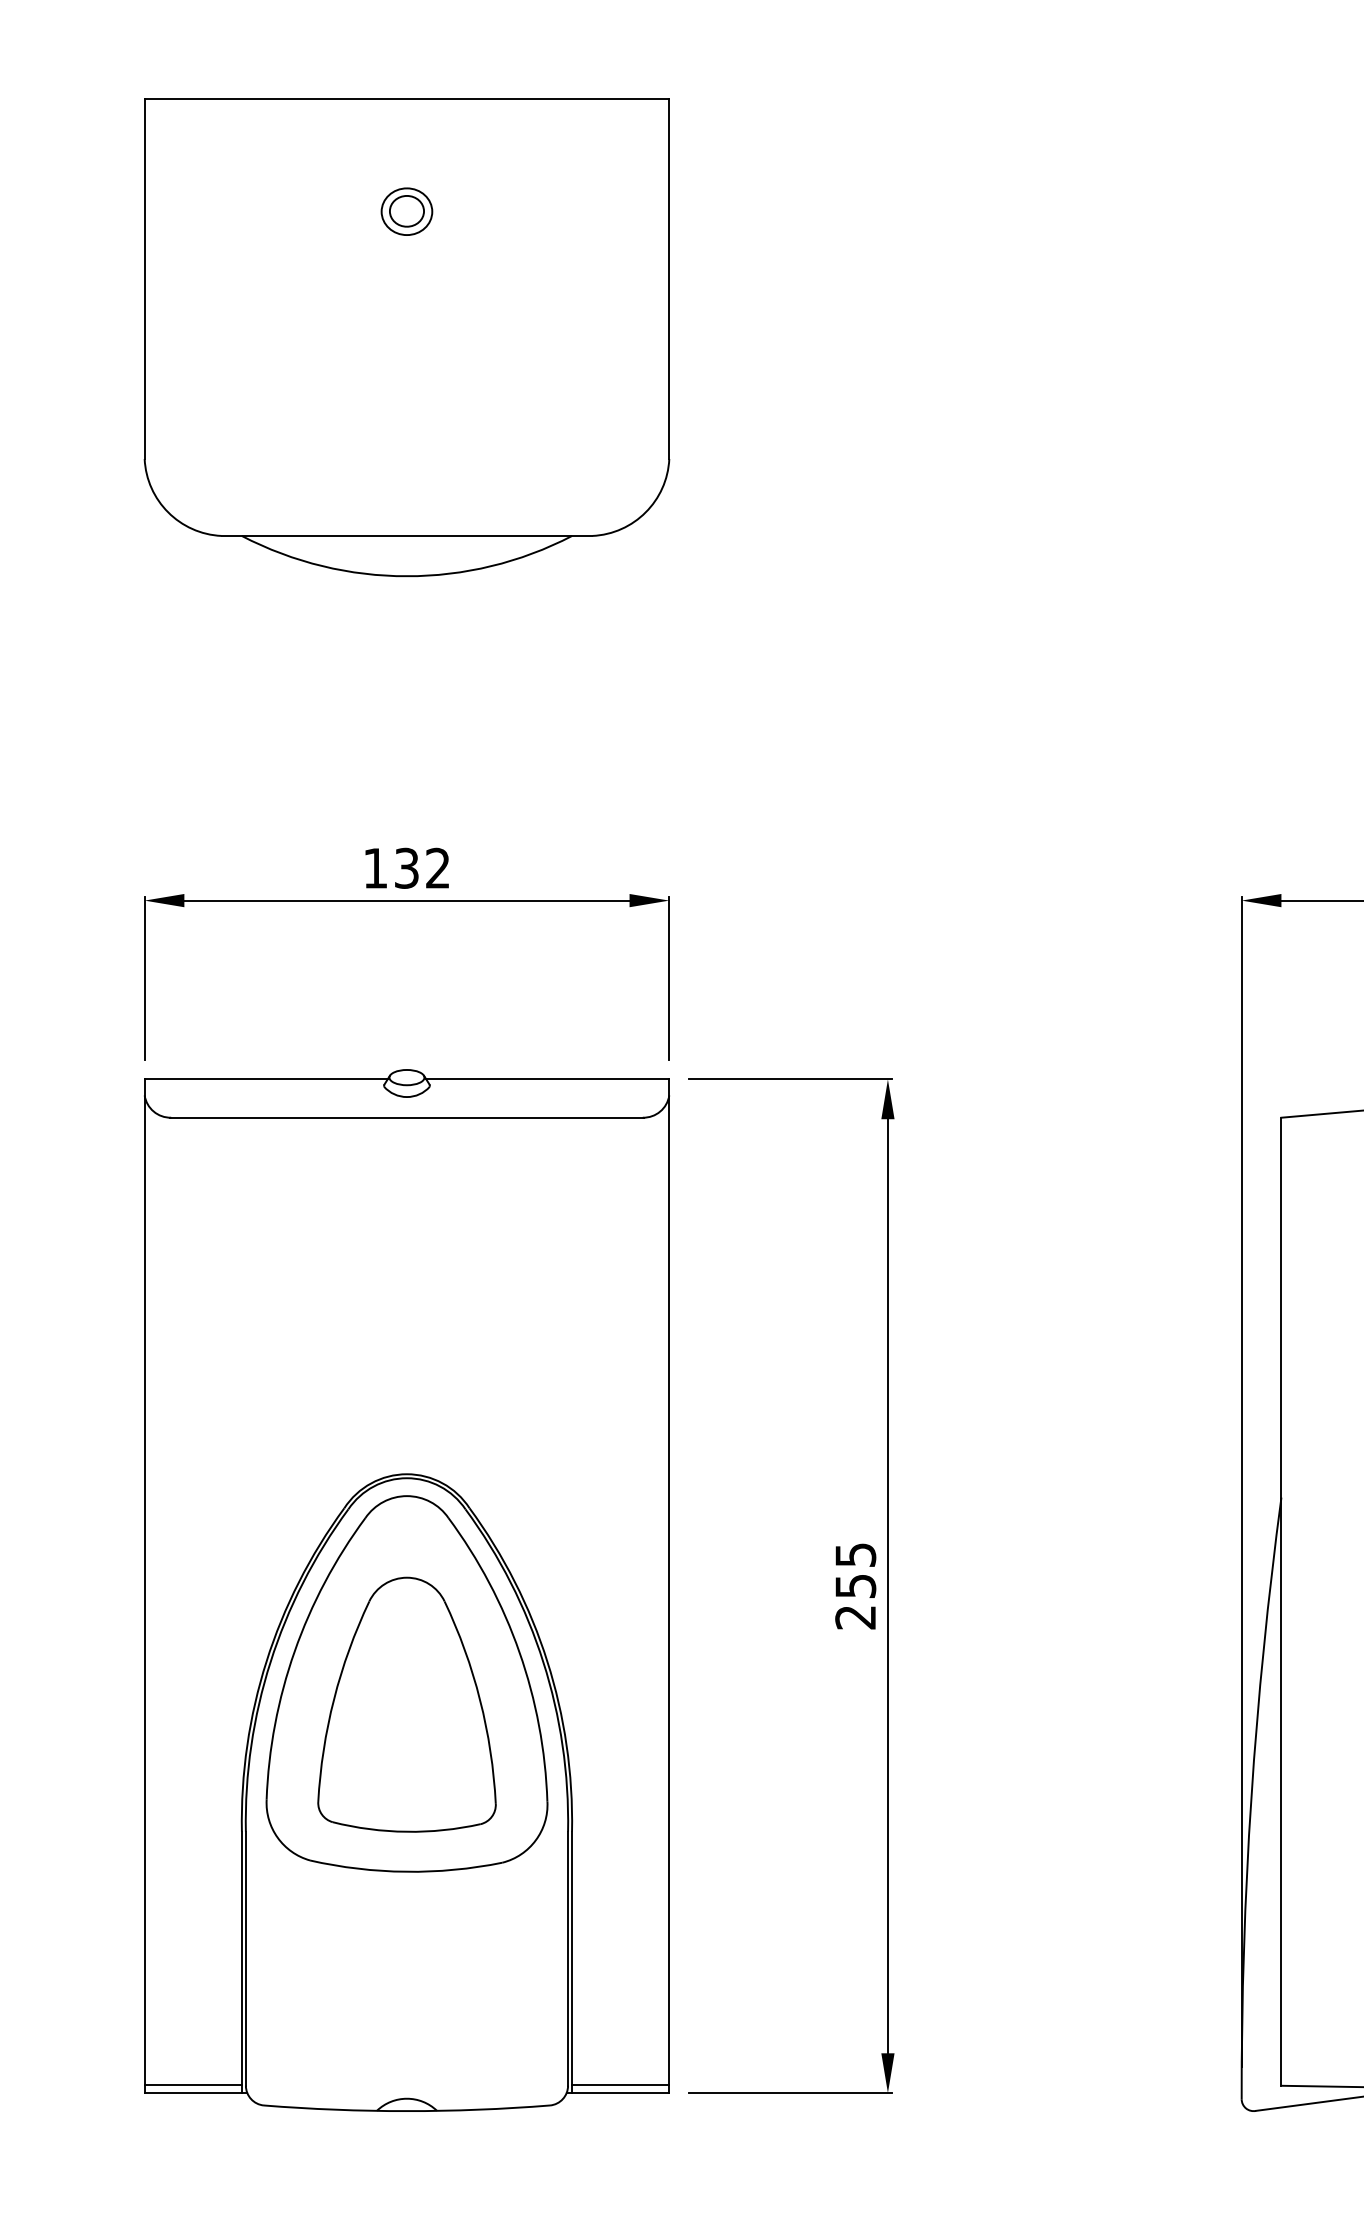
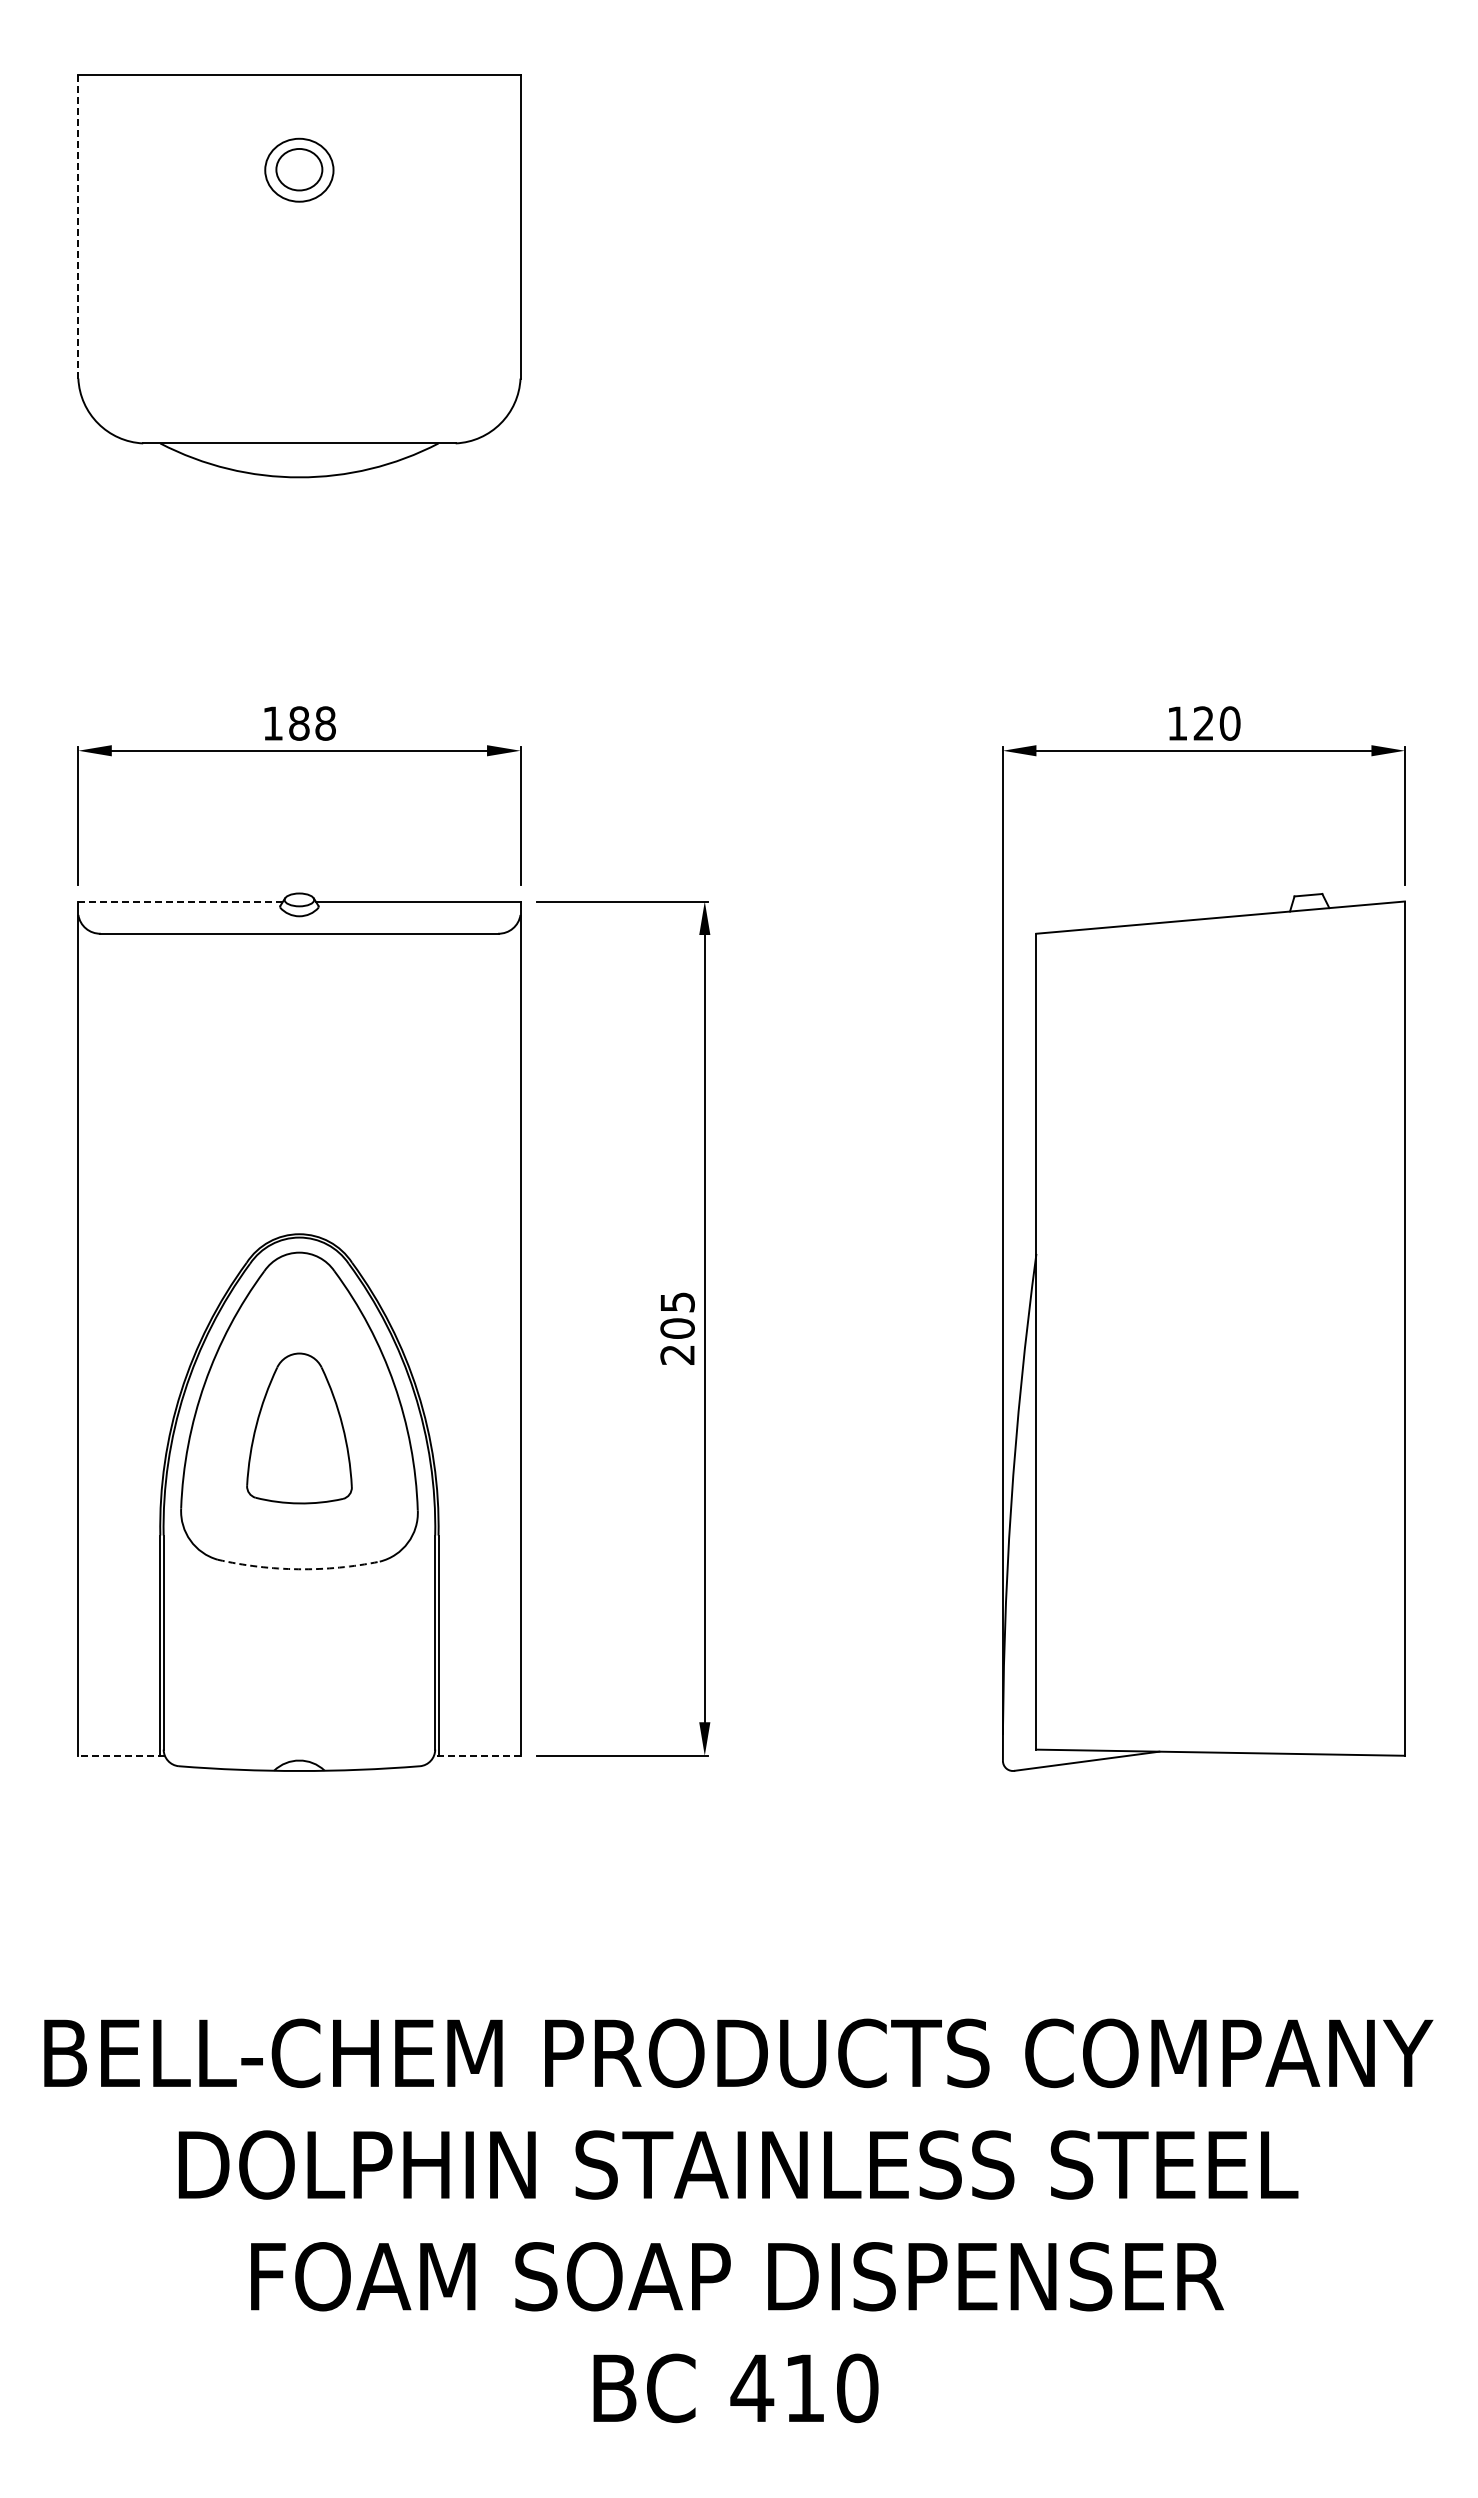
part: (407, 210) -> (299, 169), size x1.6
line: (144, 278) -> (78, 226), solid -> dashed
text: (422, 868) -> (312, 723), 132 -> 188
line: (265, 1079) -> (180, 901), solid -> dashed
text: (855, 1586) -> (677, 1328), 255 -> 205
part: (407, 1704) -> (299, 1428), size x0.7
arc: (405, 1872) -> (298, 1569), solid -> dashed
line: (193, 2085) -> (119, 1749), removed
line: (620, 2085) -> (479, 1749), removed
line: (195, 2092) -> (121, 1755), solid -> dashed
line: (617, 2092) -> (476, 1755), solid -> dashed

